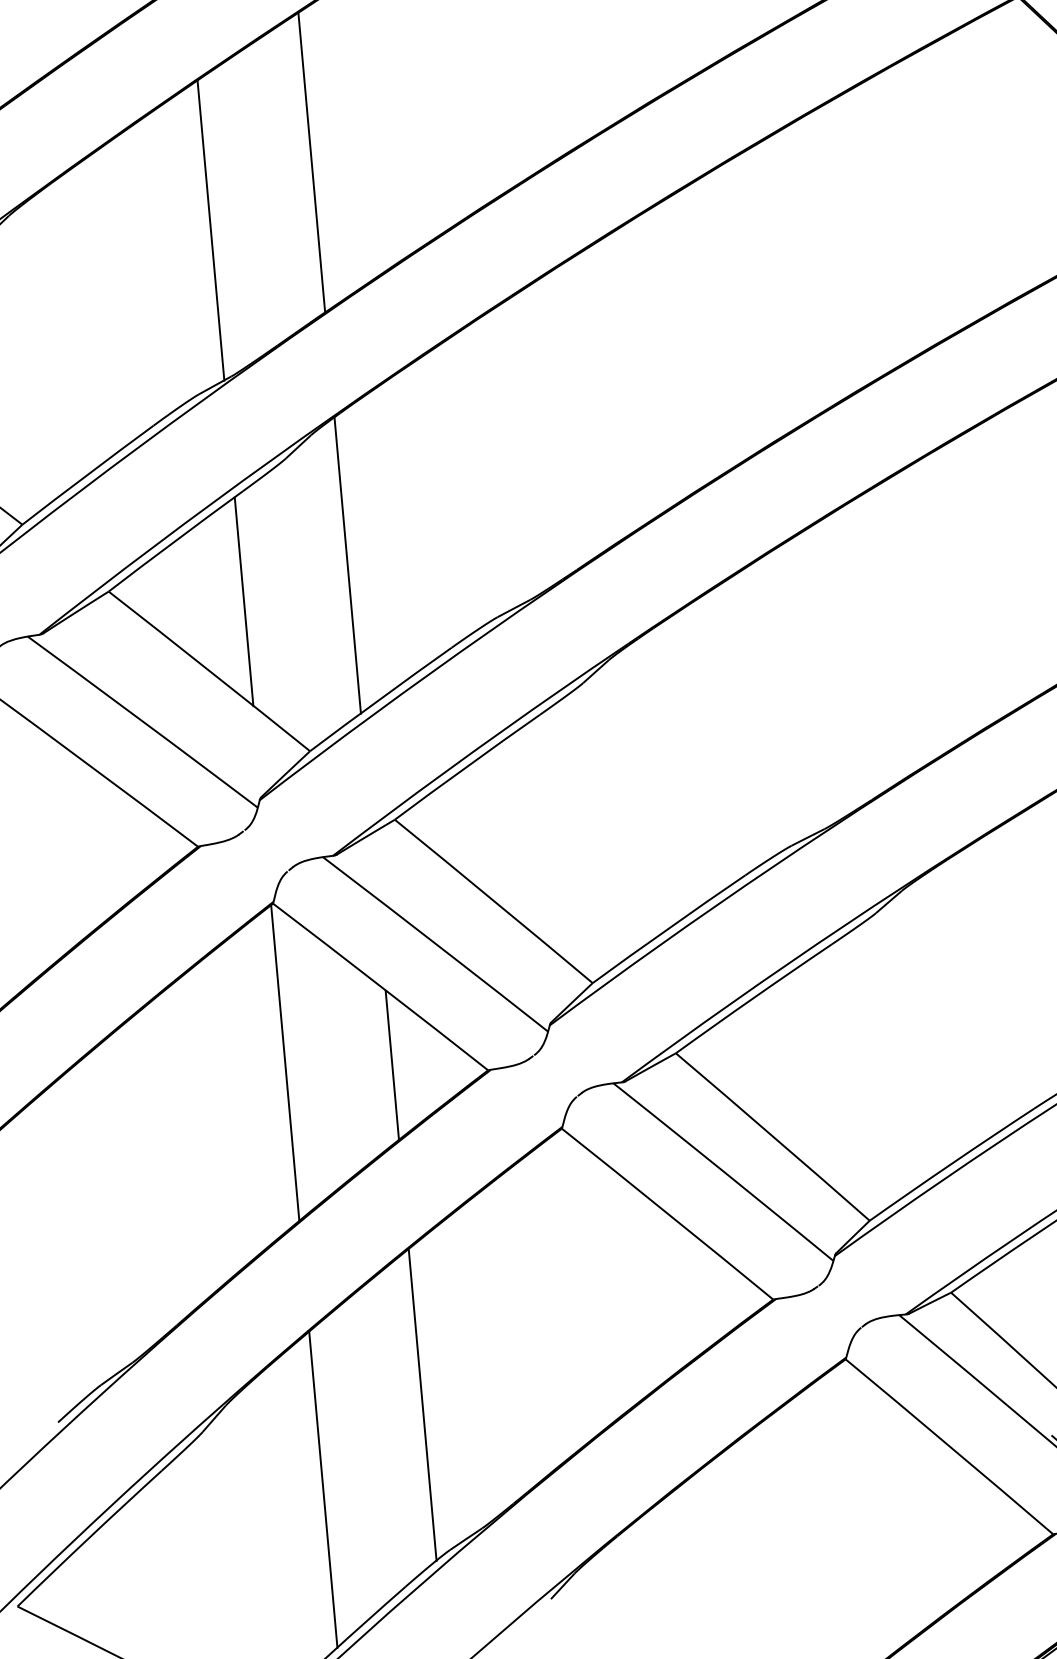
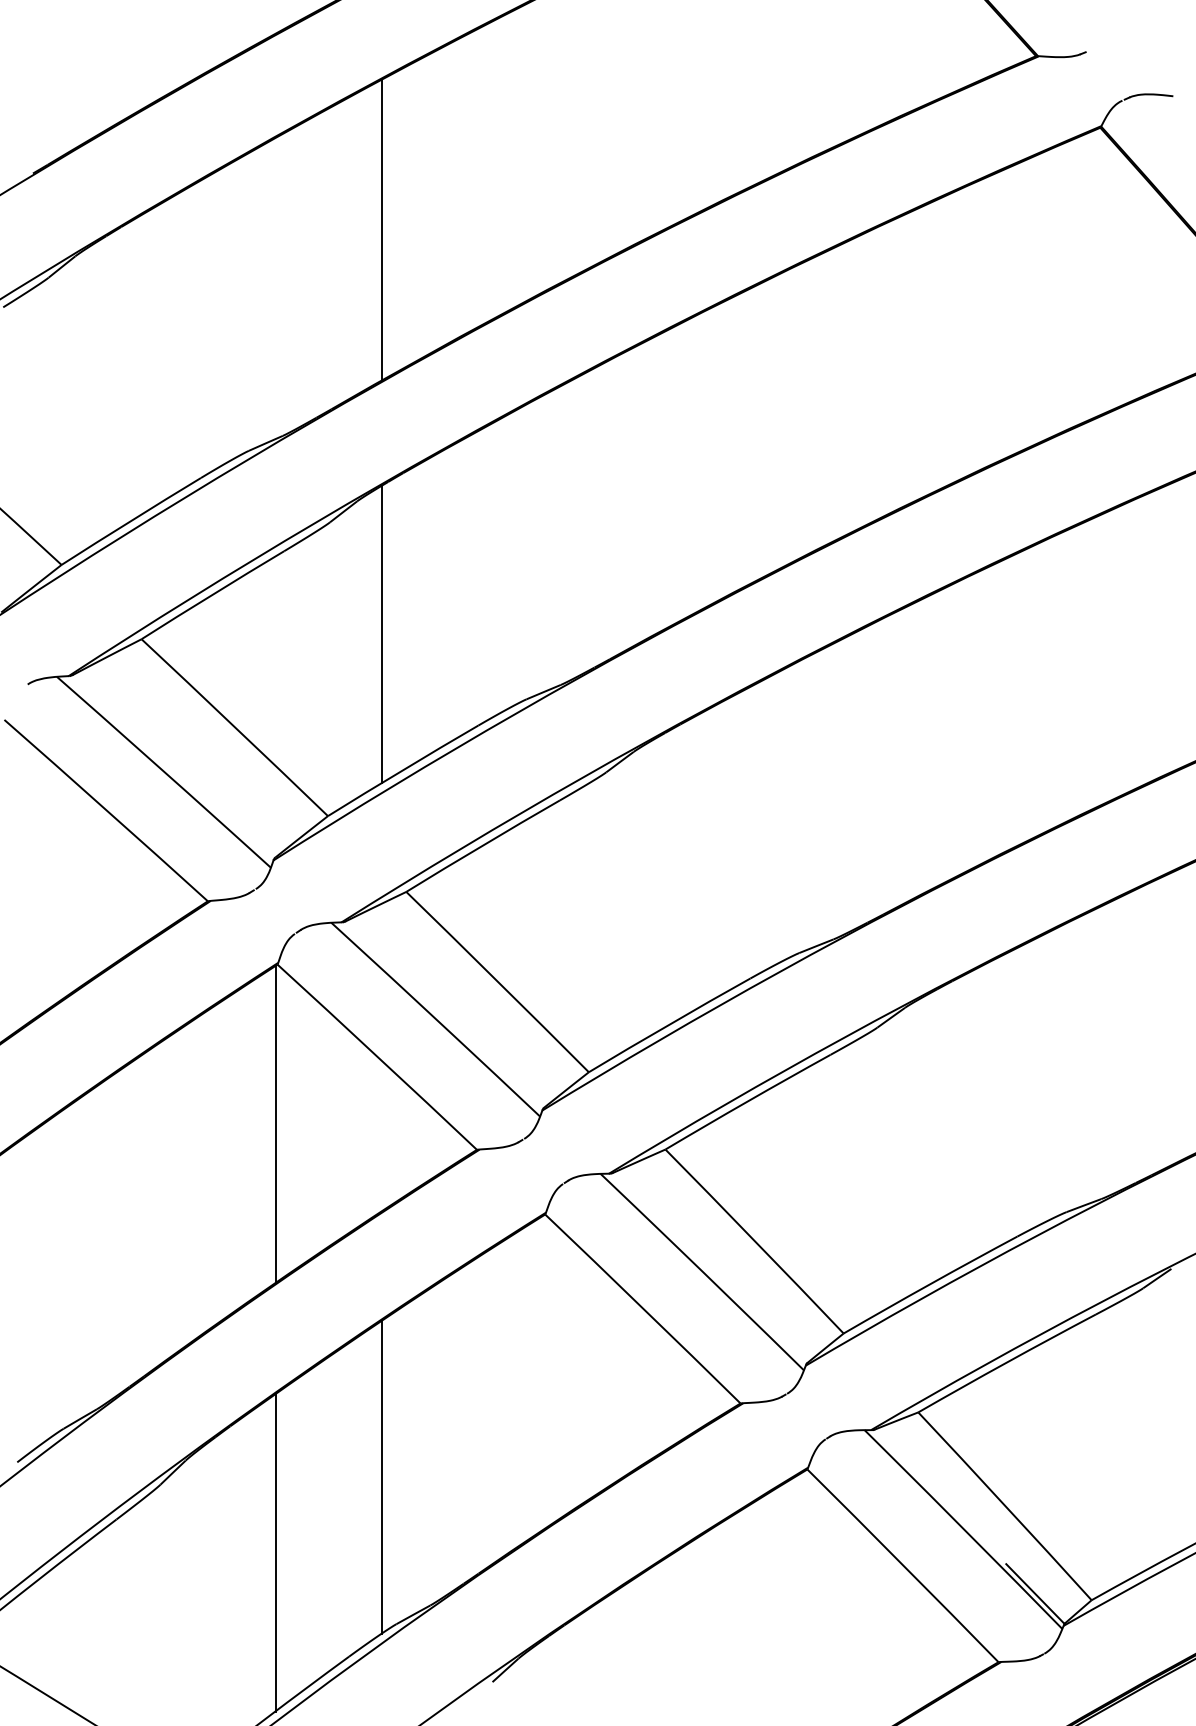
line: (210, 230) -> (275, 288), removed
line: (244, 601) -> (275, 661), removed
line: (391, 1065) -> (381, 1136), removed

